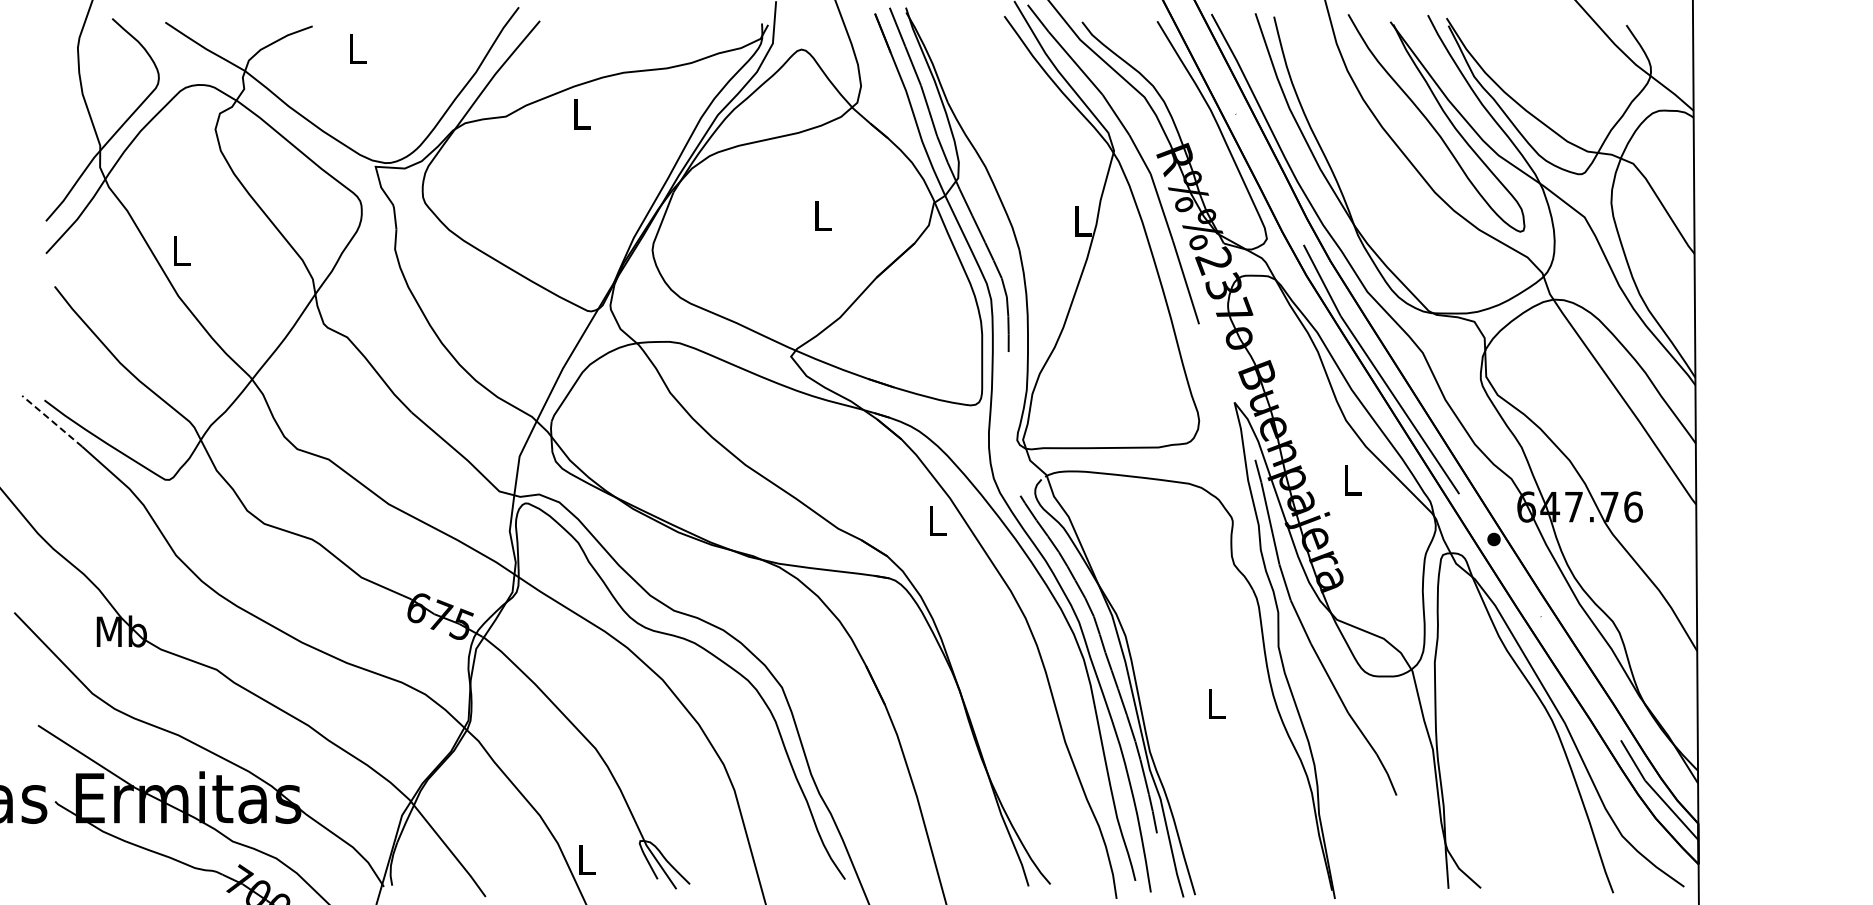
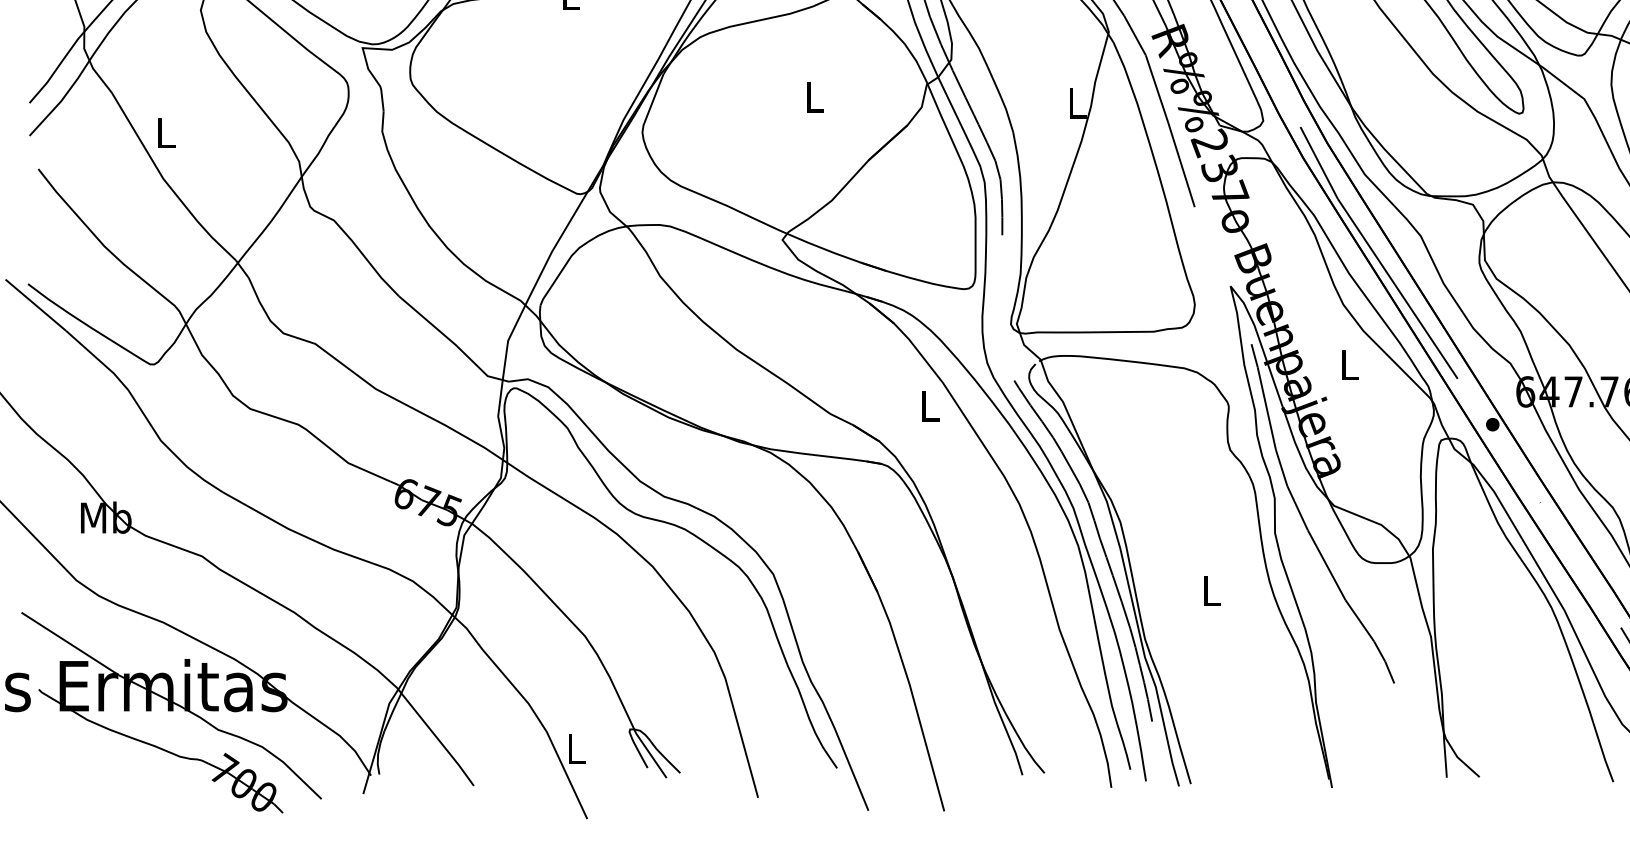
line: (51, 420) -> (35, 304), dashed -> solid

